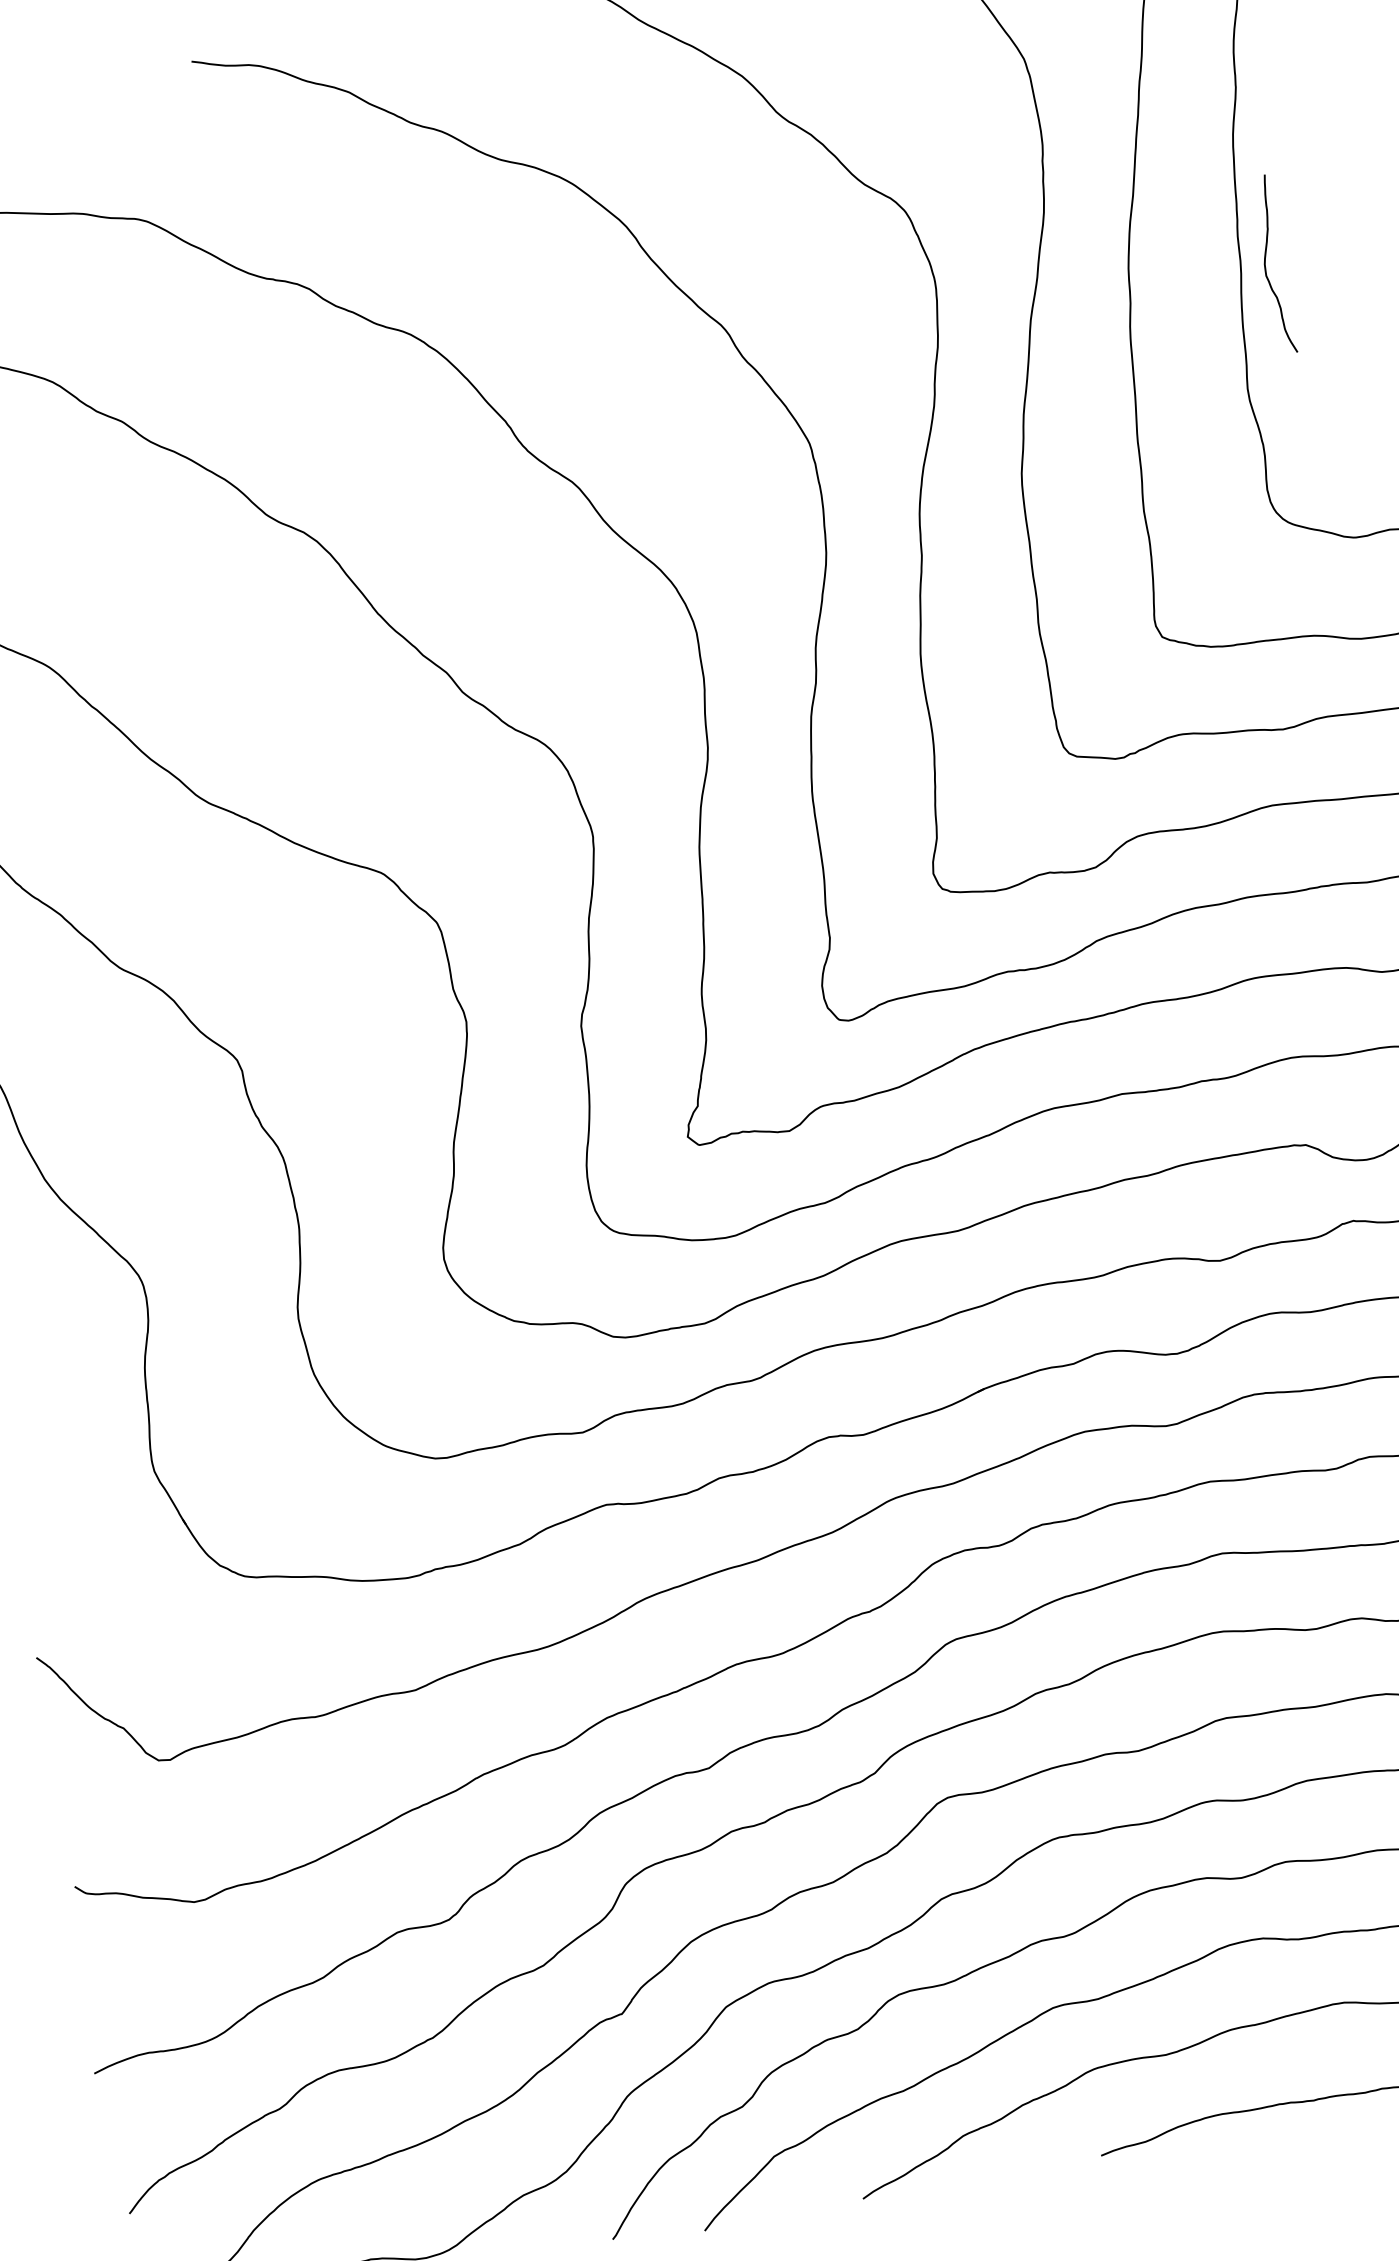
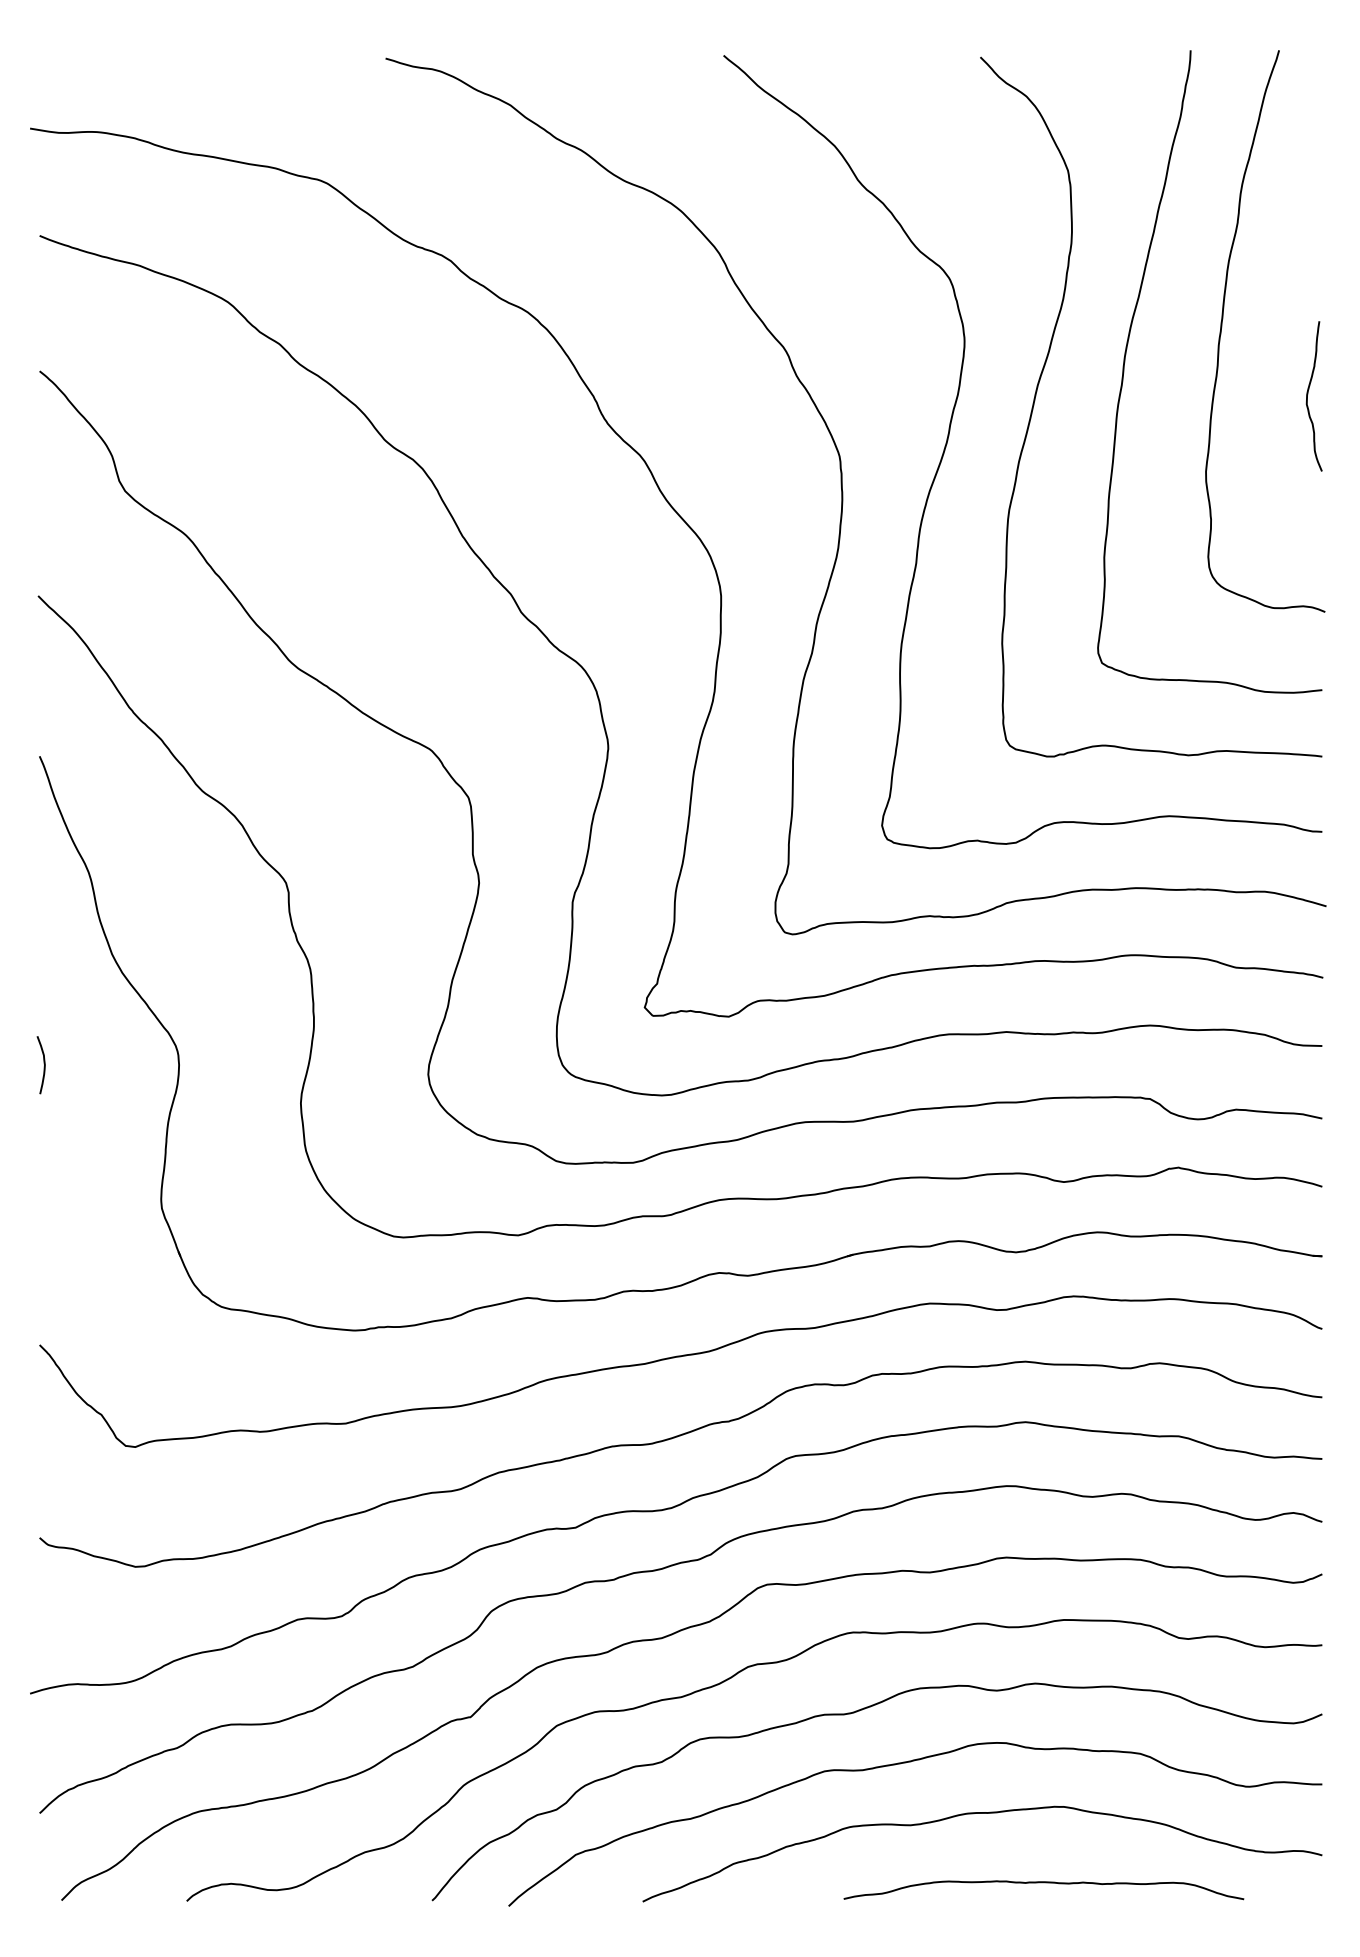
curve: (1266, 263) -> (1308, 394), moved

